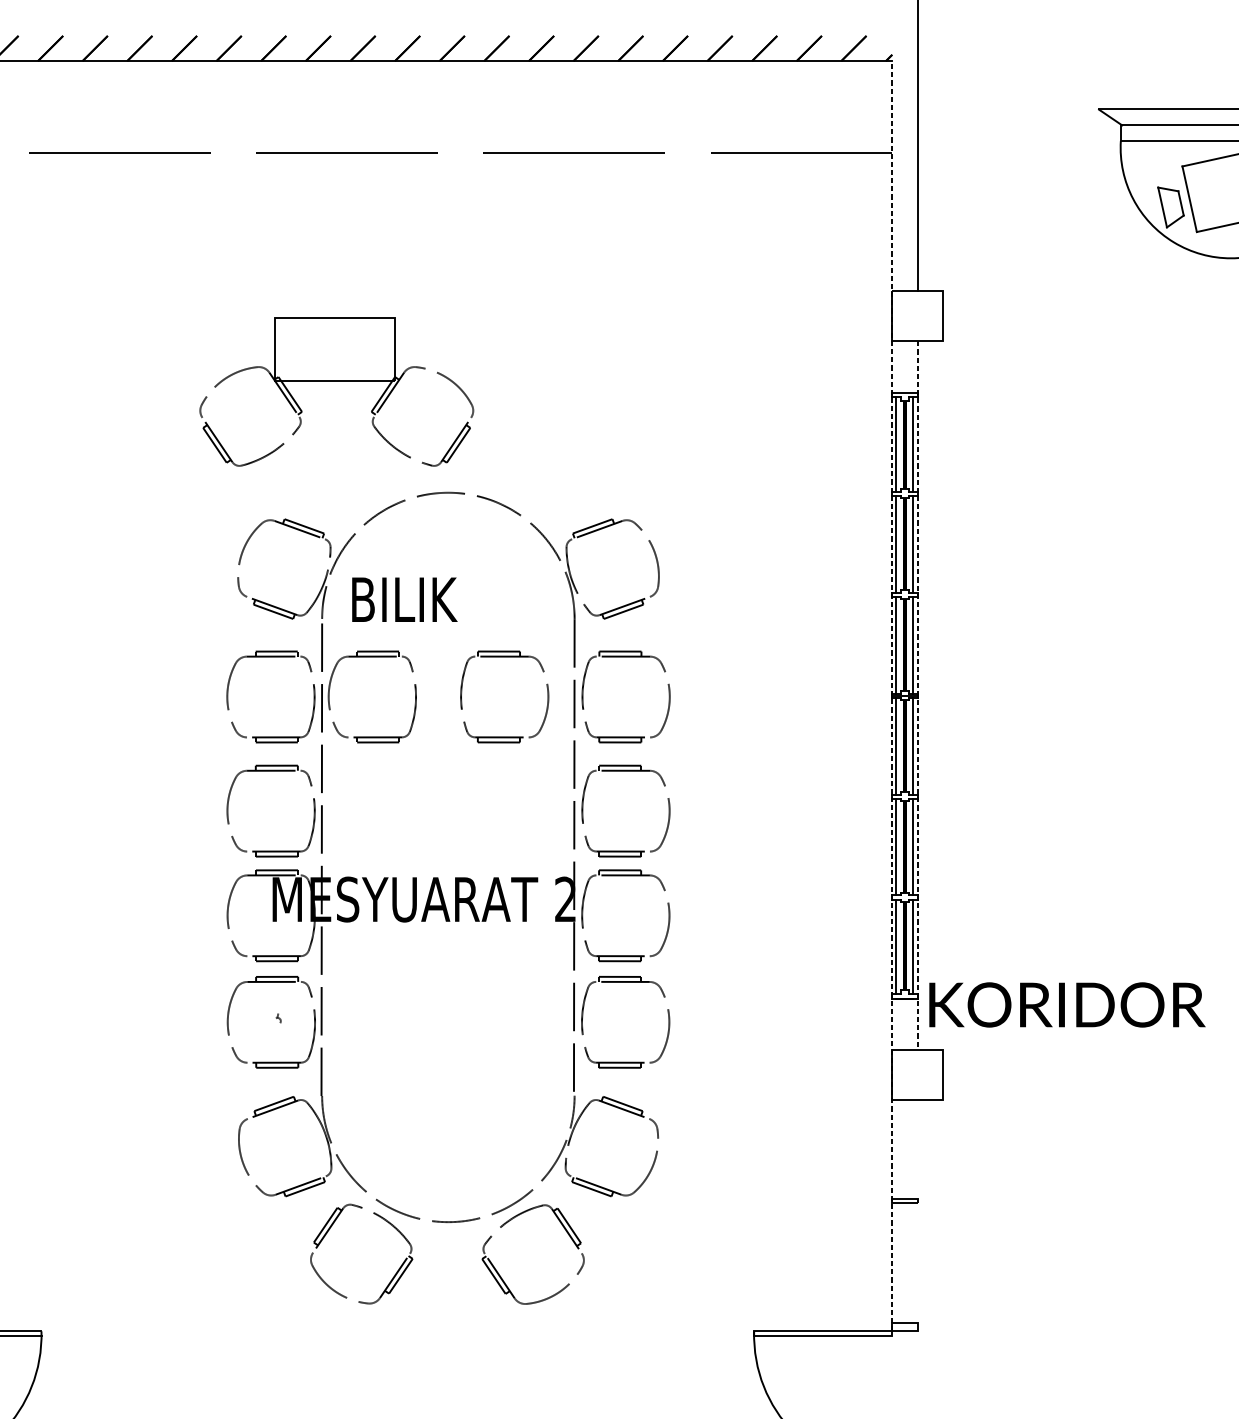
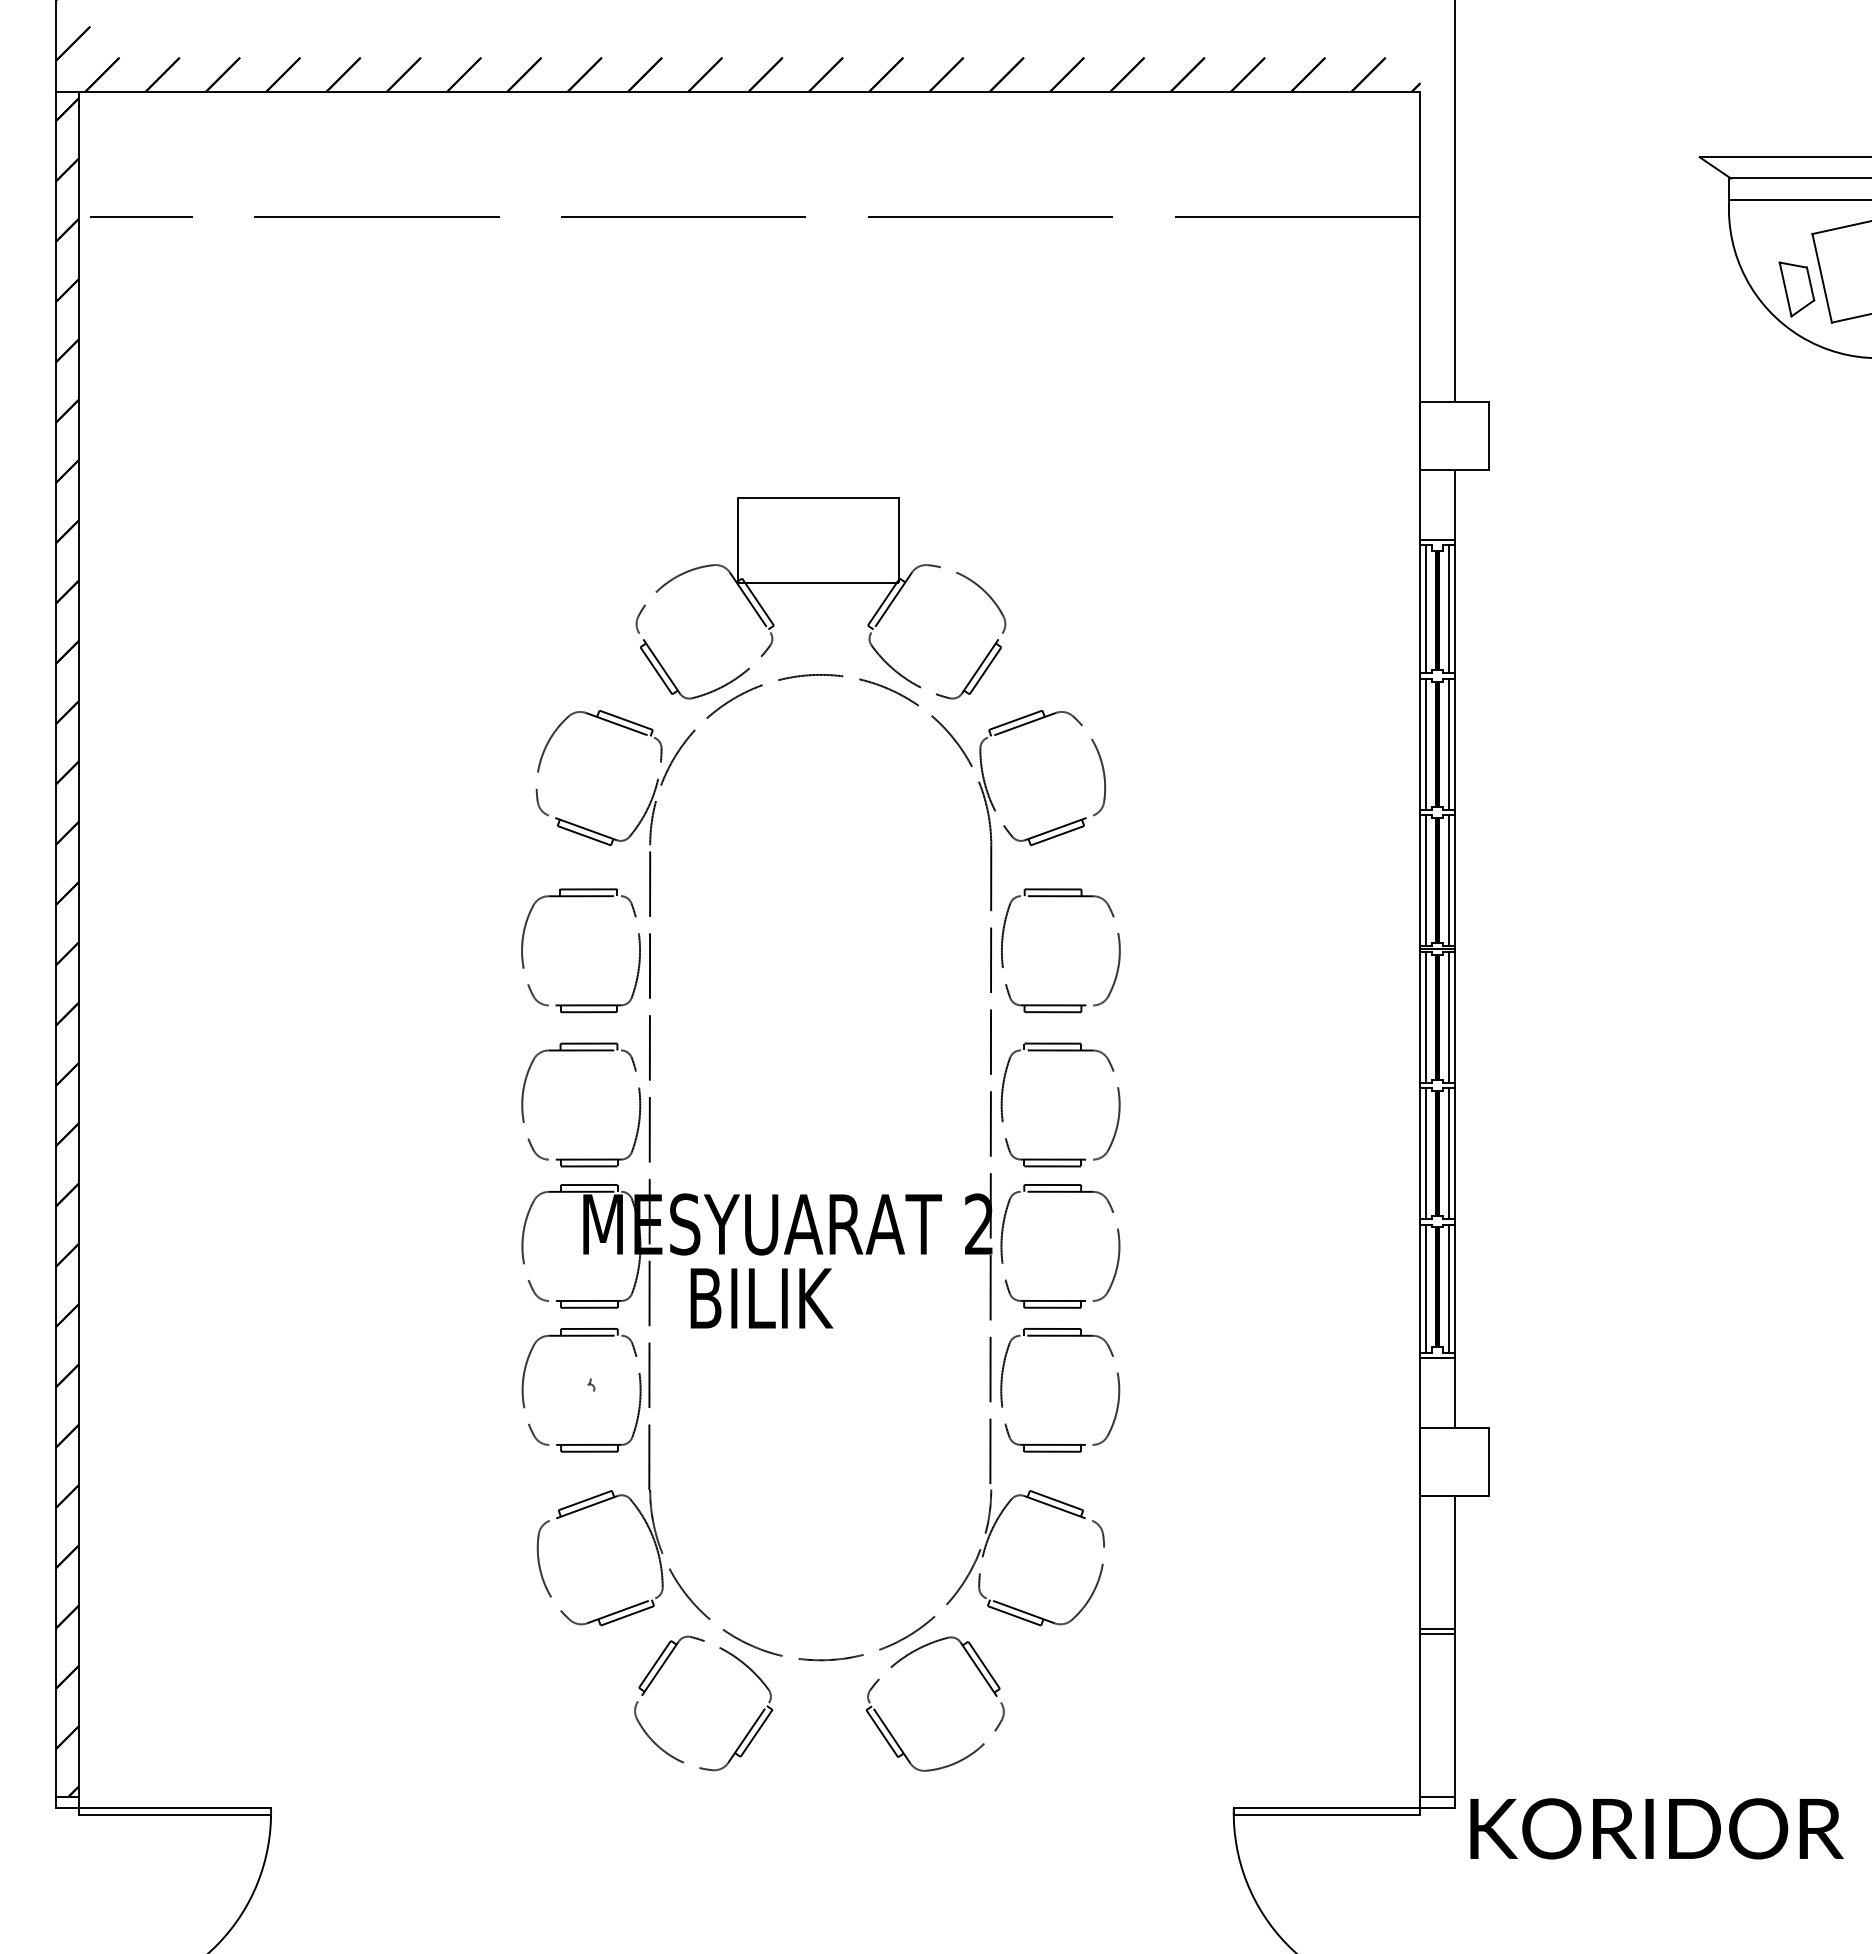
part: (336, 380) -> (820, 583), moved
text: (404, 599) -> (761, 1298), moved
part: (371, 657) -> (717, 897), removed
part: (504, 657) -> (896, 897), removed
line: (917, 695) -> (1454, 948), dashed -> solid
line: (892, 696) -> (1420, 949), dashed -> solid
text: (1067, 1004) -> (1656, 1828), moved
line: (917, 1215) -> (1454, 1651), added

